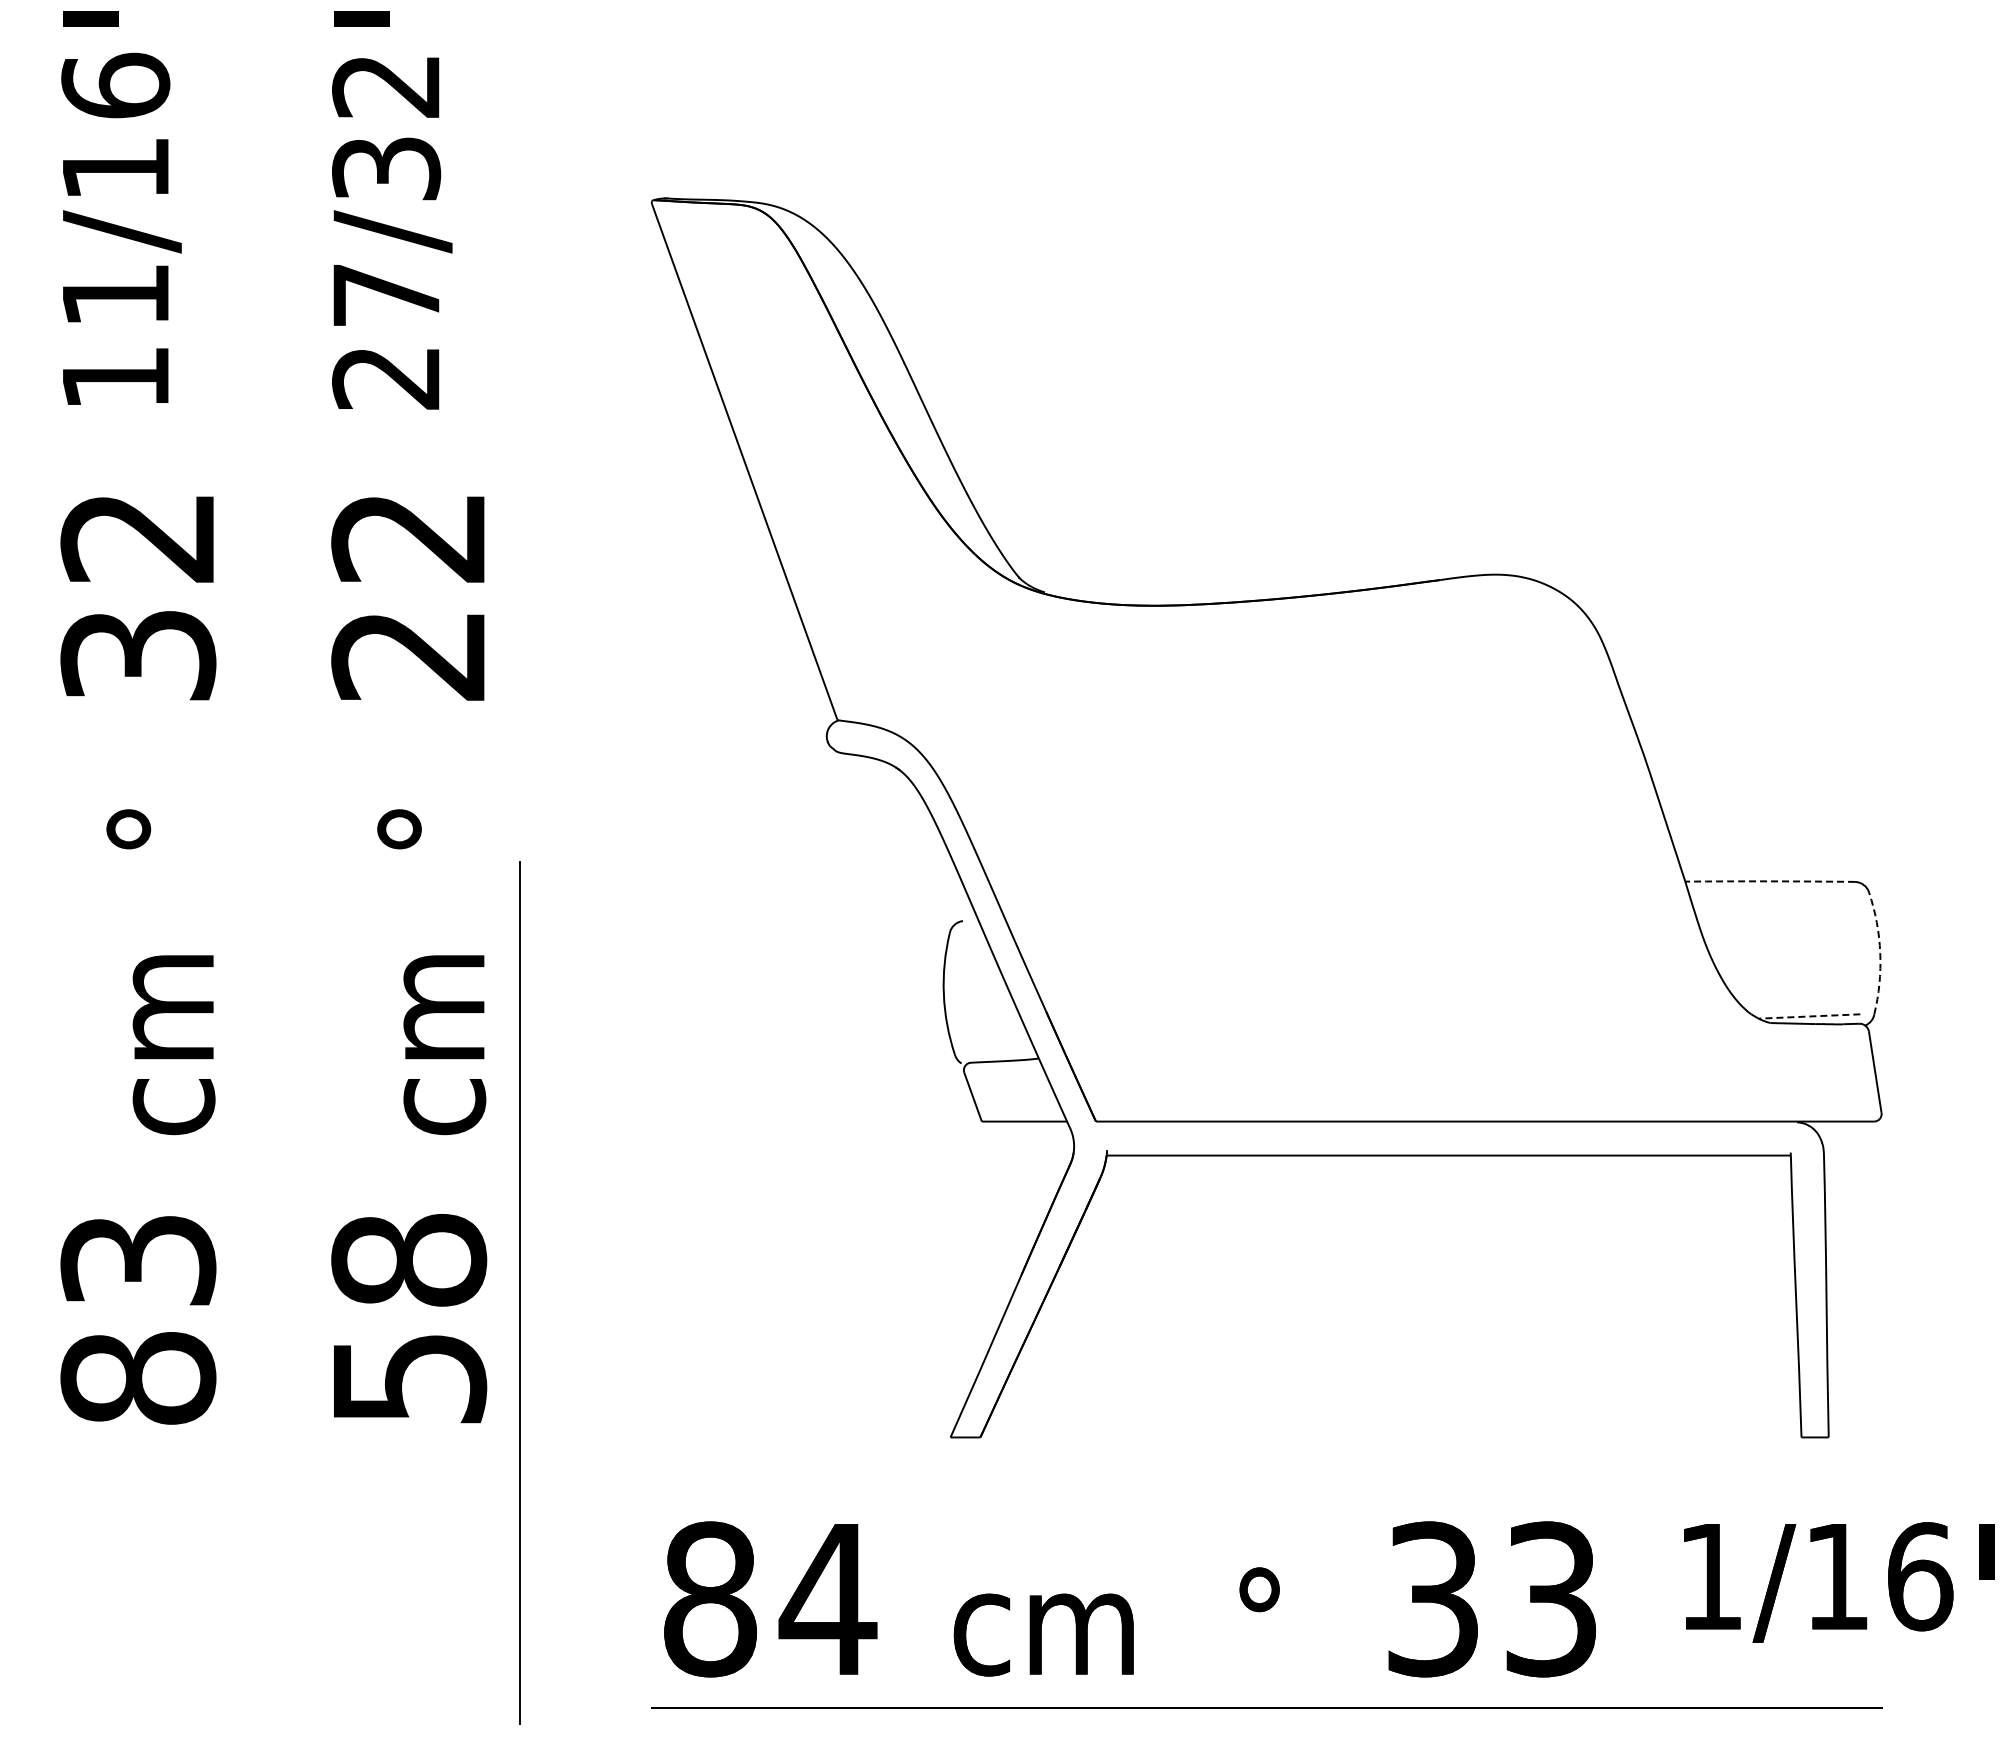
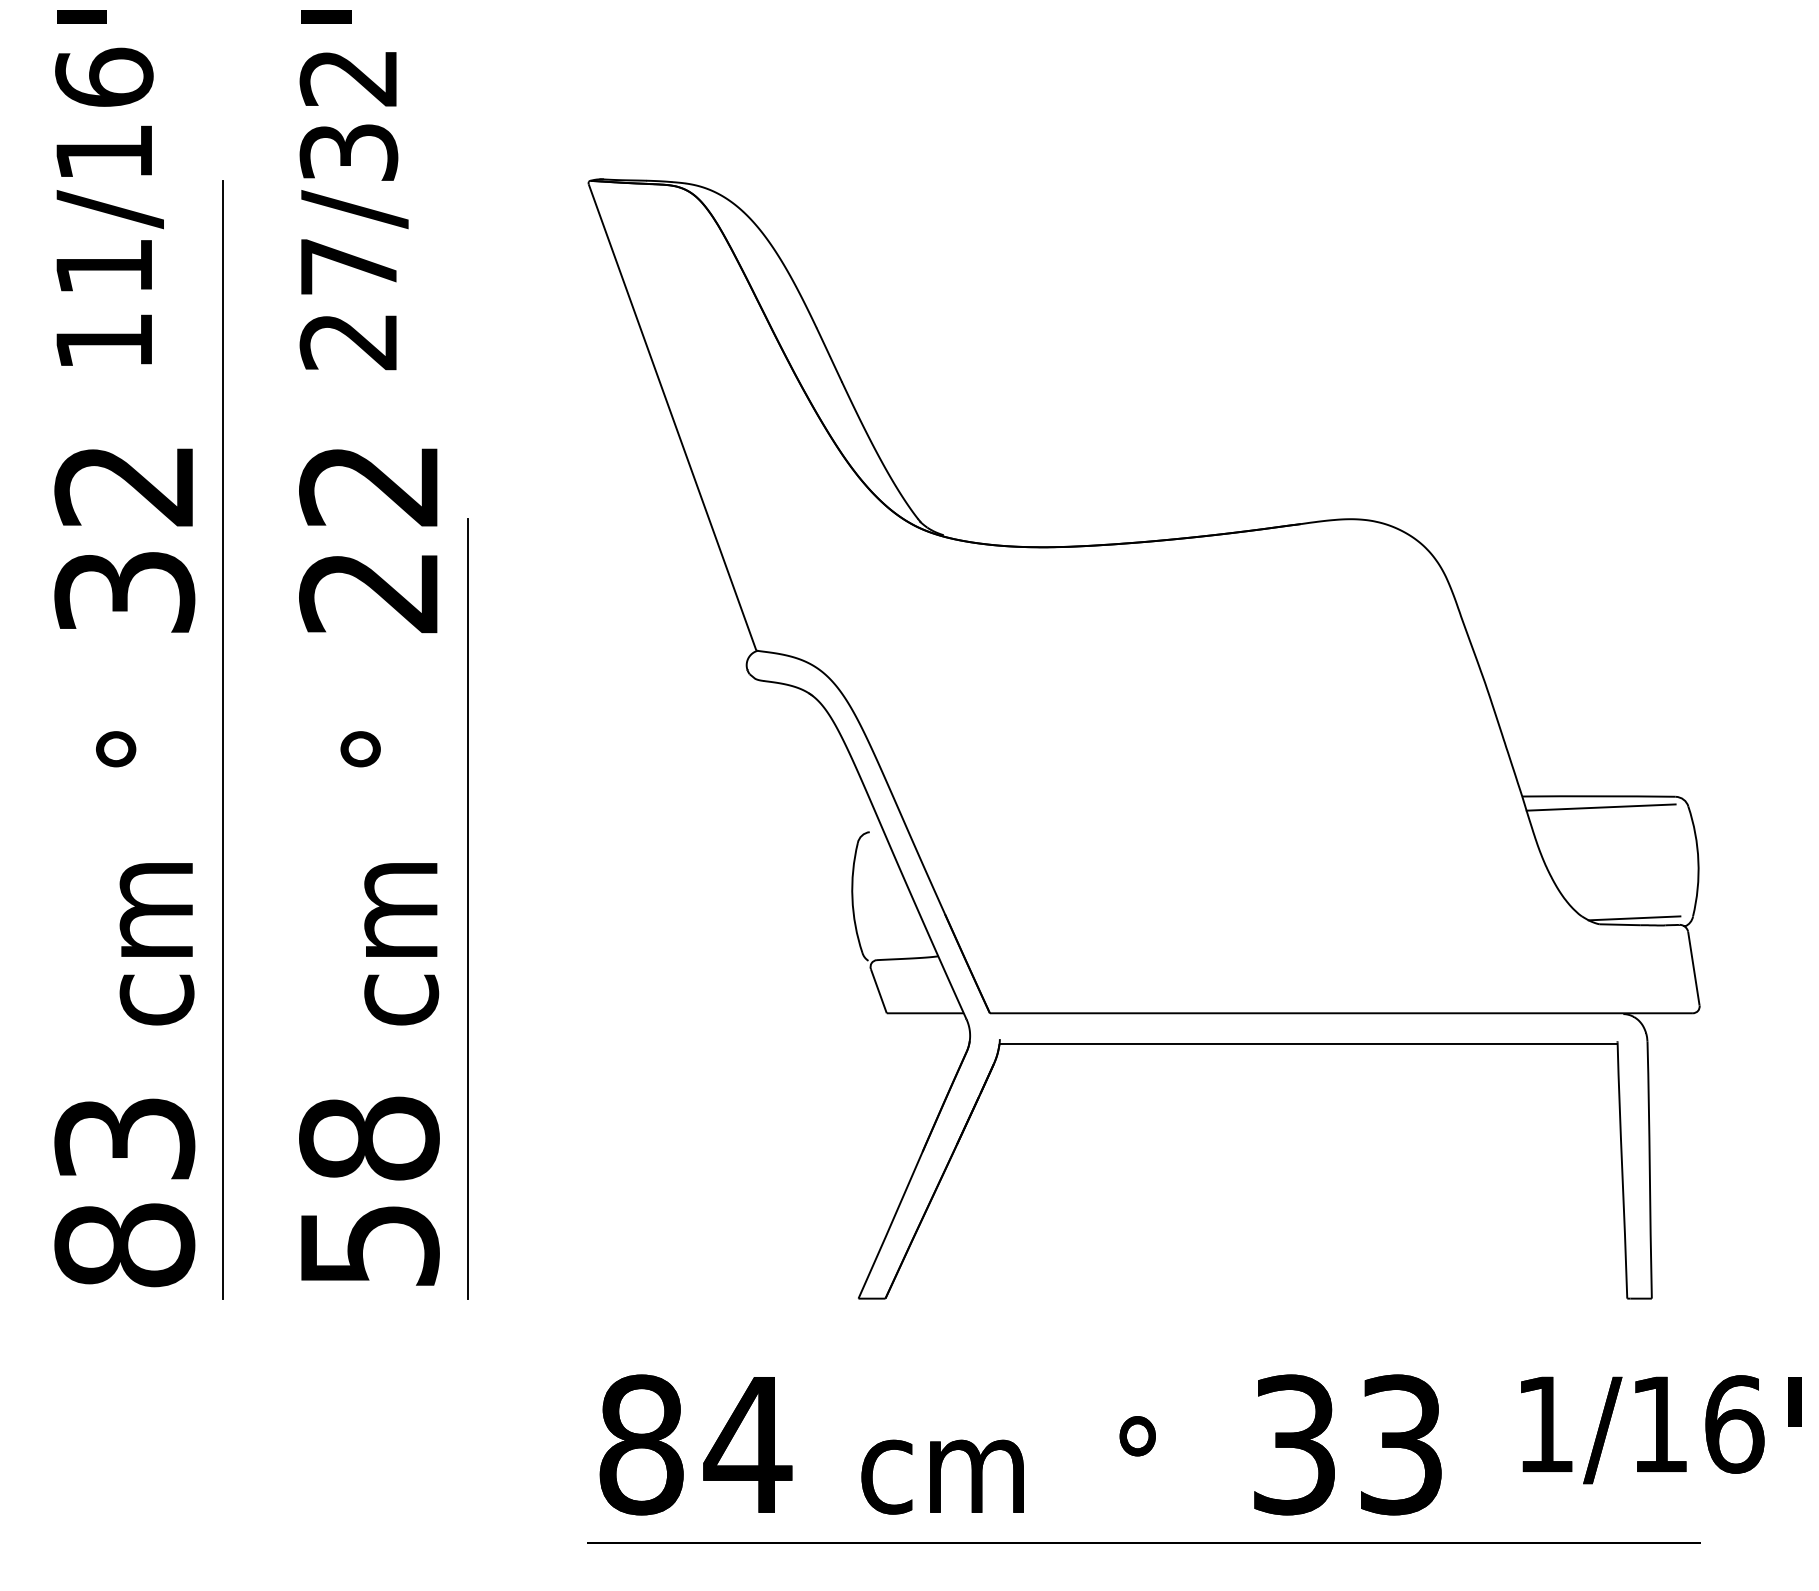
line: (247, 818) -> (223, 739), added
arc: (1770, 881) -> (1599, 796), dashed -> solid
line: (1772, 893) -> (1601, 807), added
arc: (1880, 953) -> (1698, 861), dashed -> solid
line: (1809, 1016) -> (1634, 918), dashed -> solid
line: (519, 1292) -> (467, 908), moved

